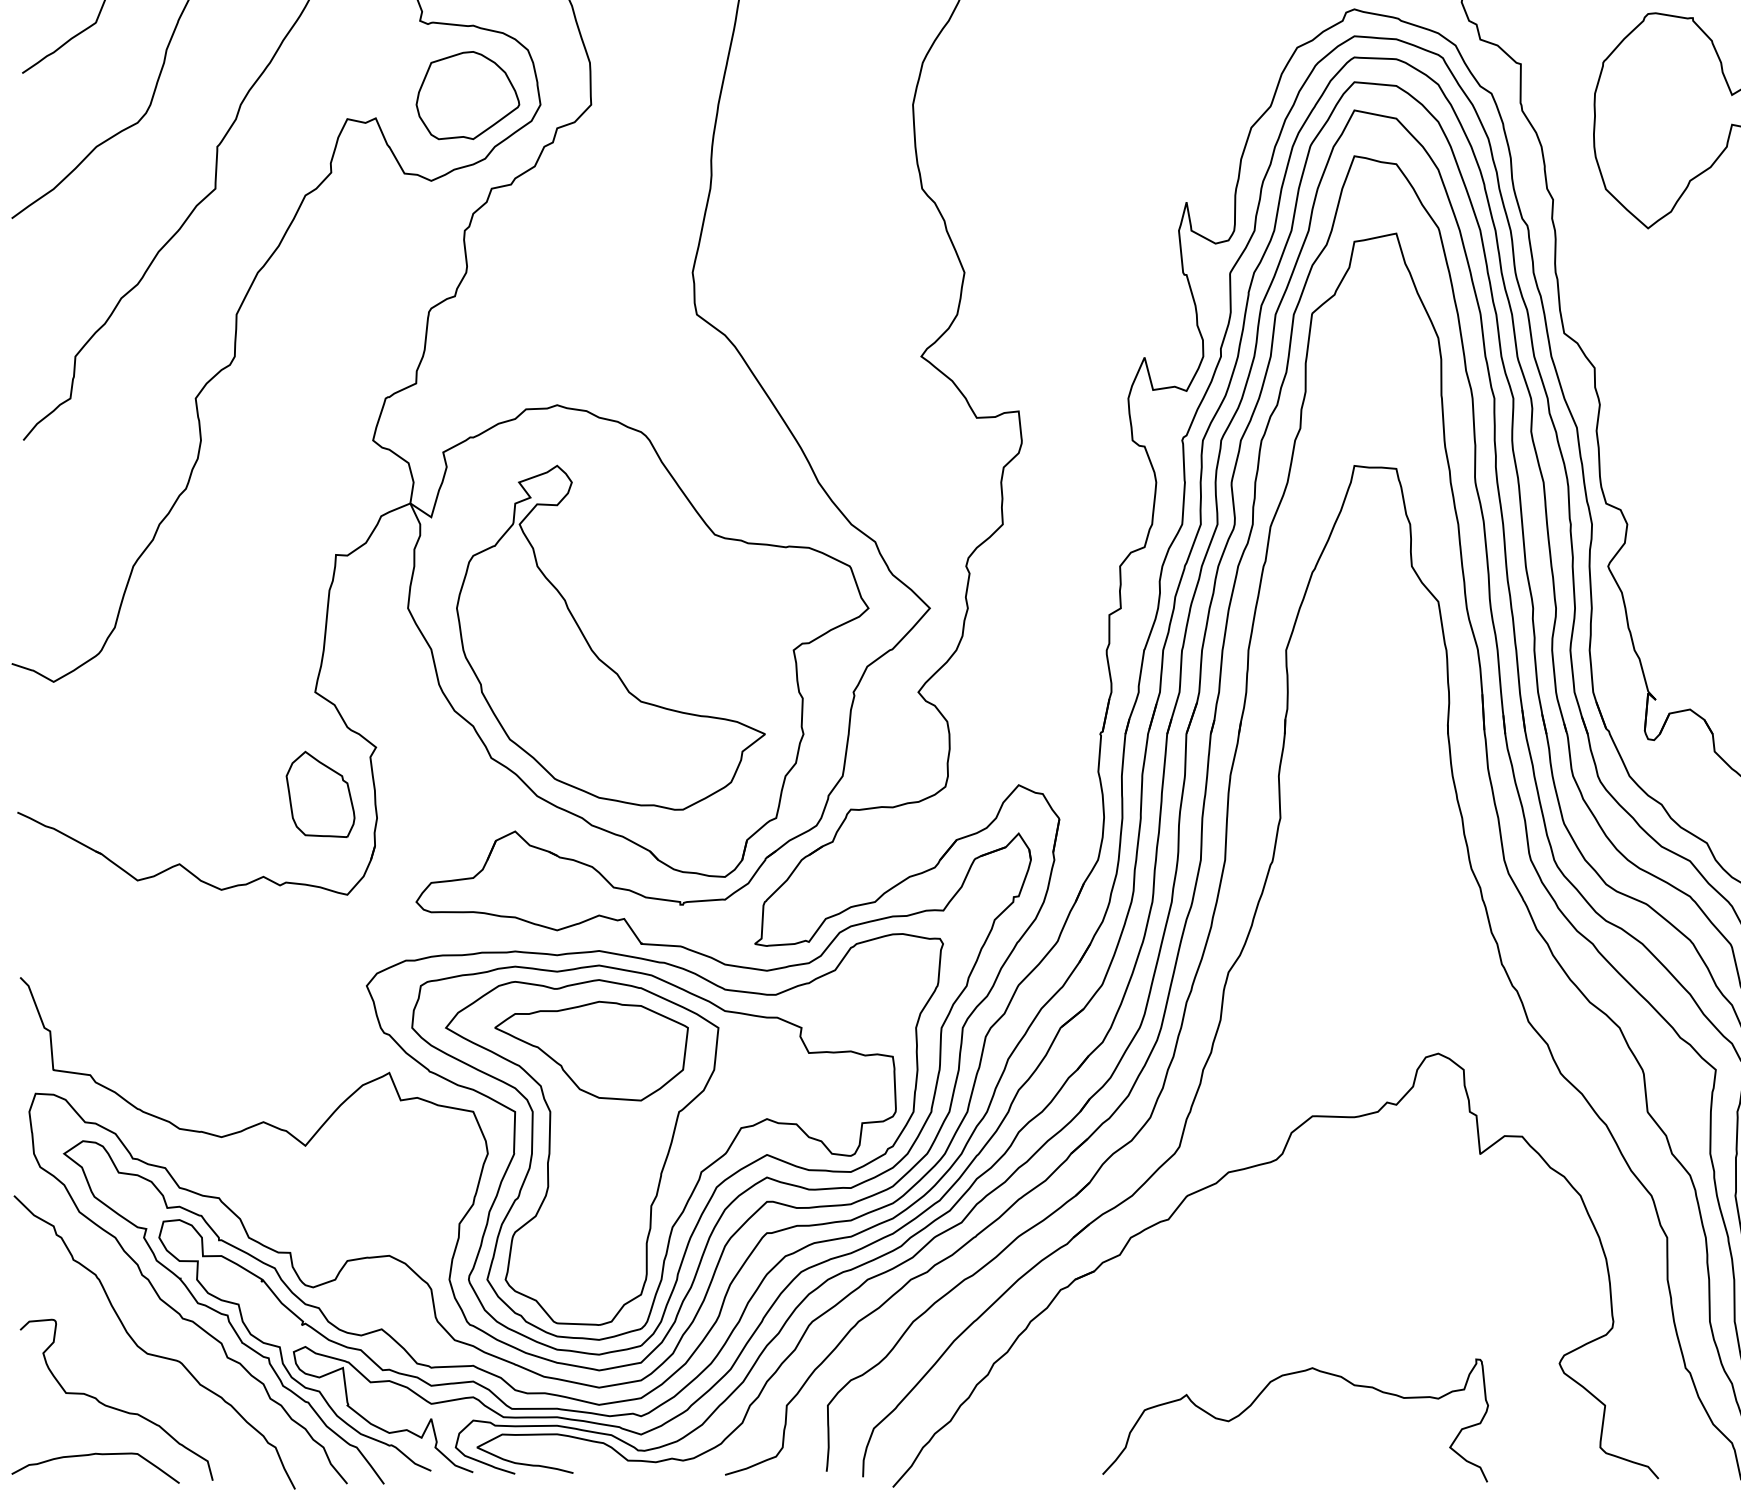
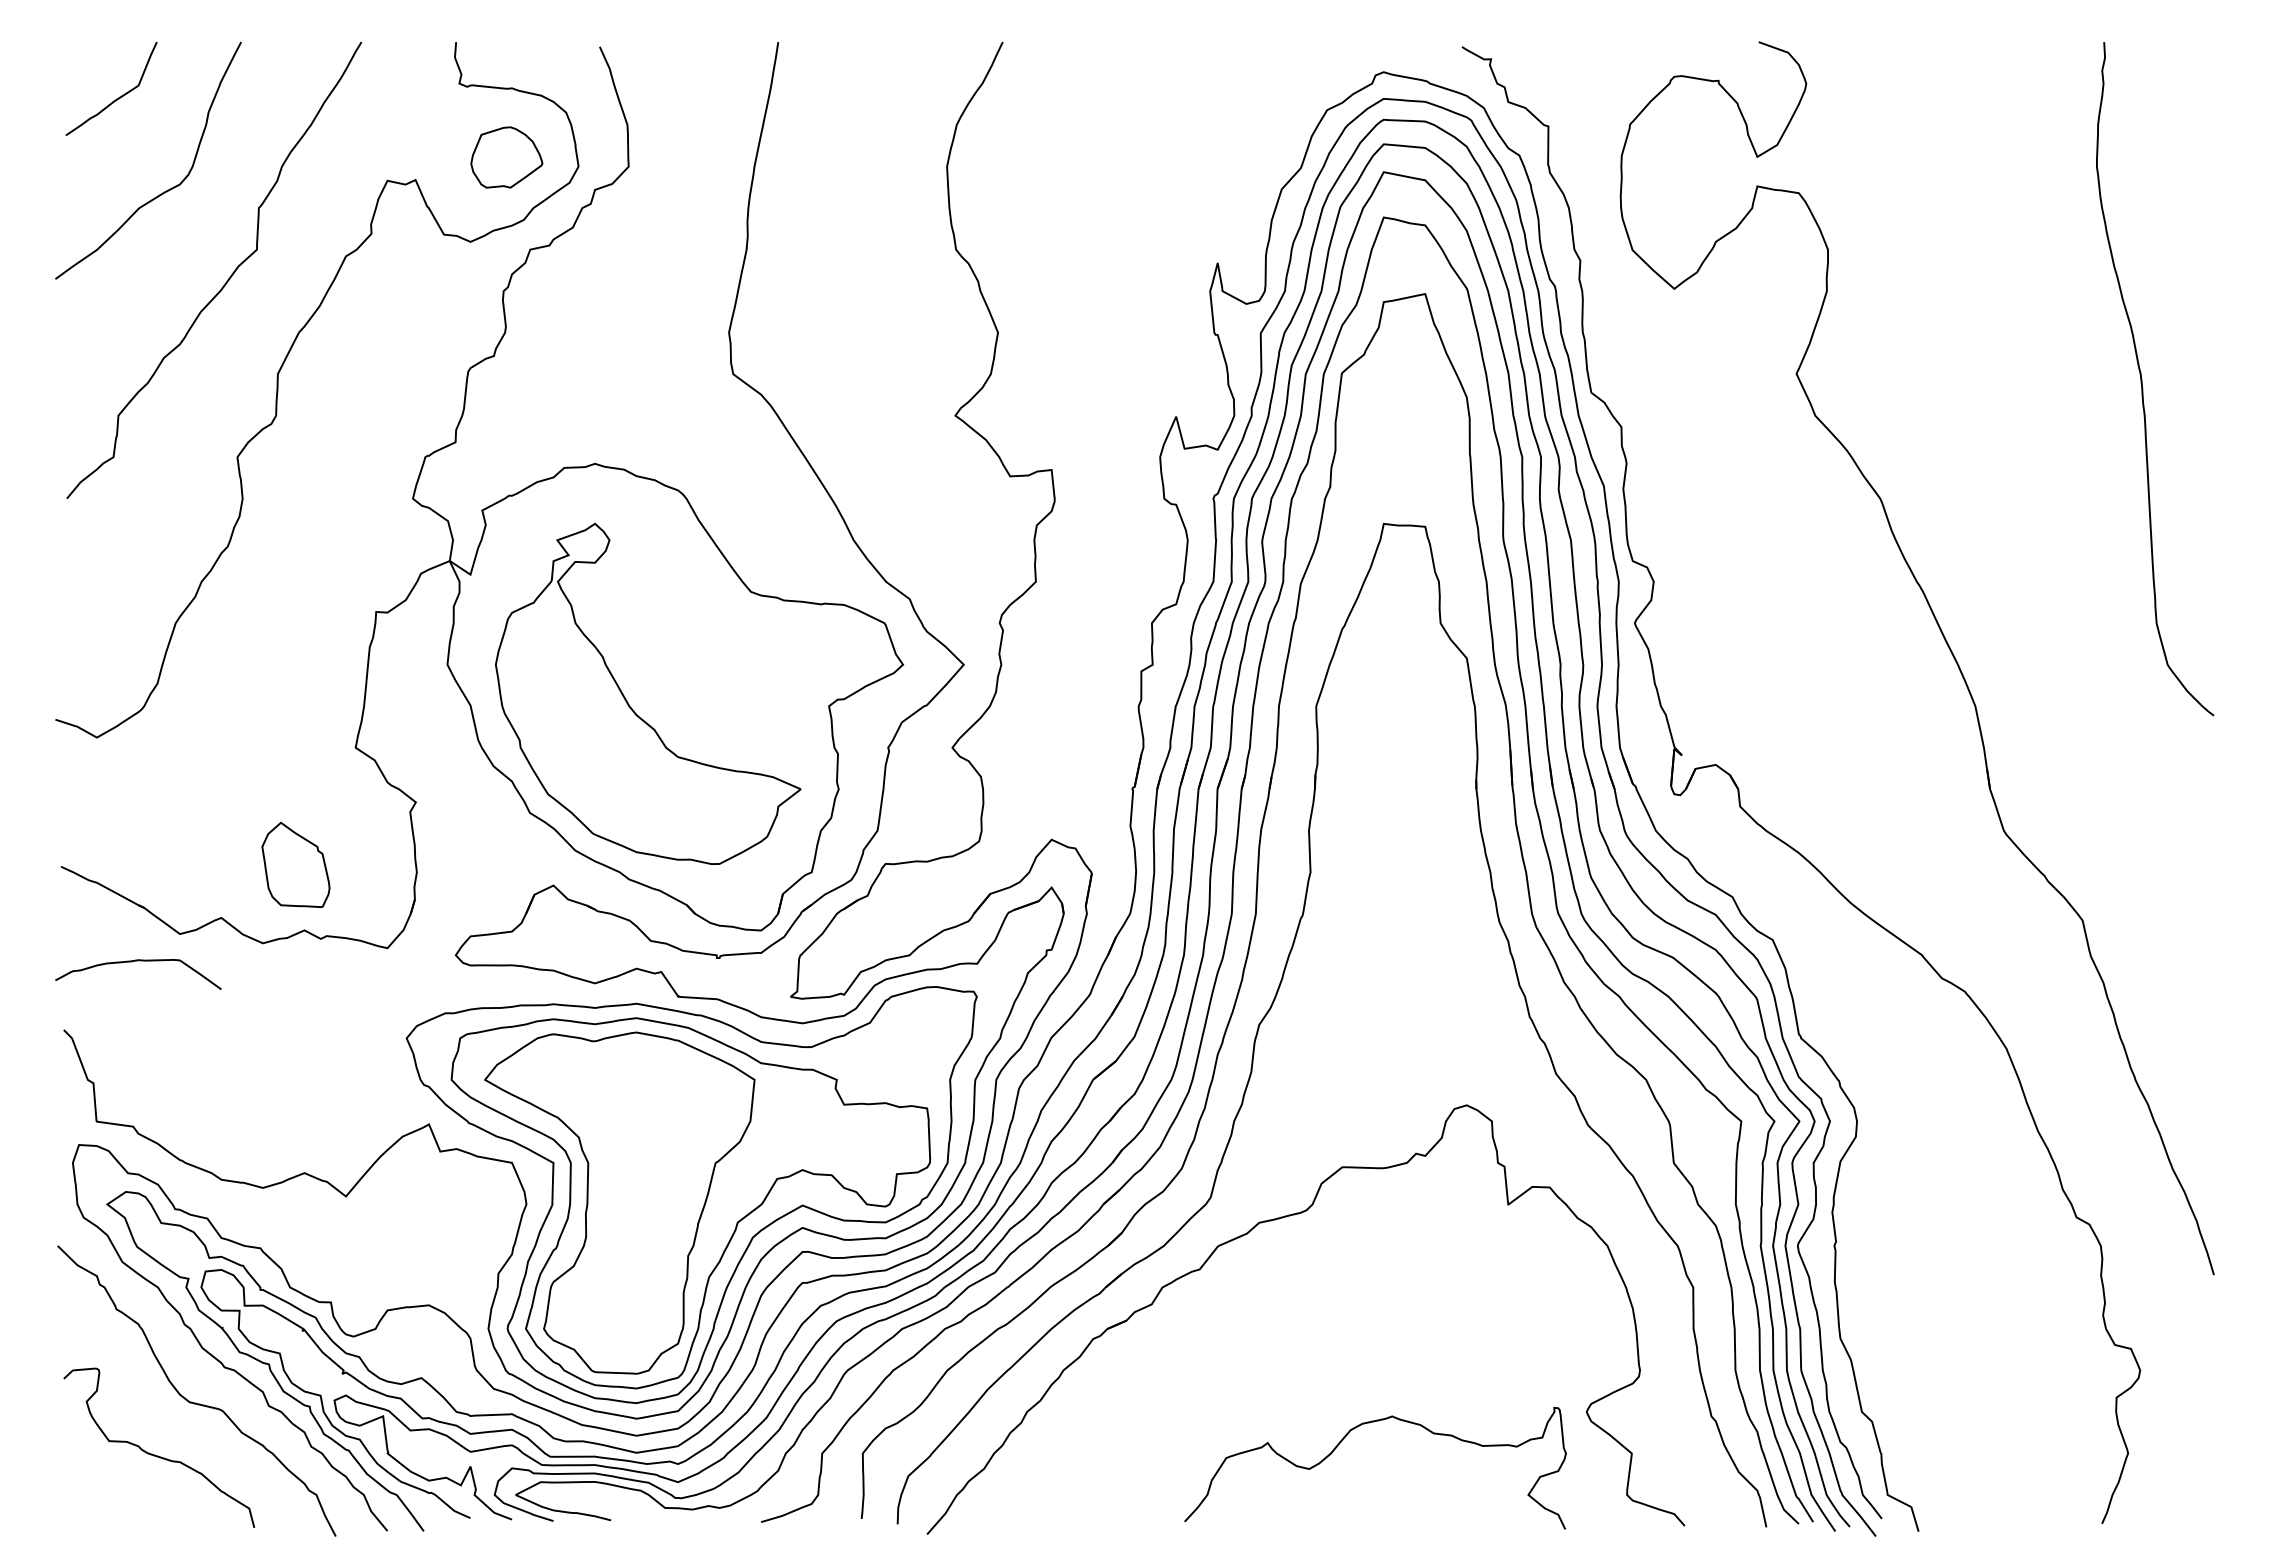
part: (467, 95) -> (506, 157), size x0.7
part: (320, 794) -> (295, 864), moved
part: (592, 1050) -> (629, 1102), removed
curve: (1263, 1392) -> (1343, 1440), moved
curve: (95, 1455) -> (138, 961), moved

